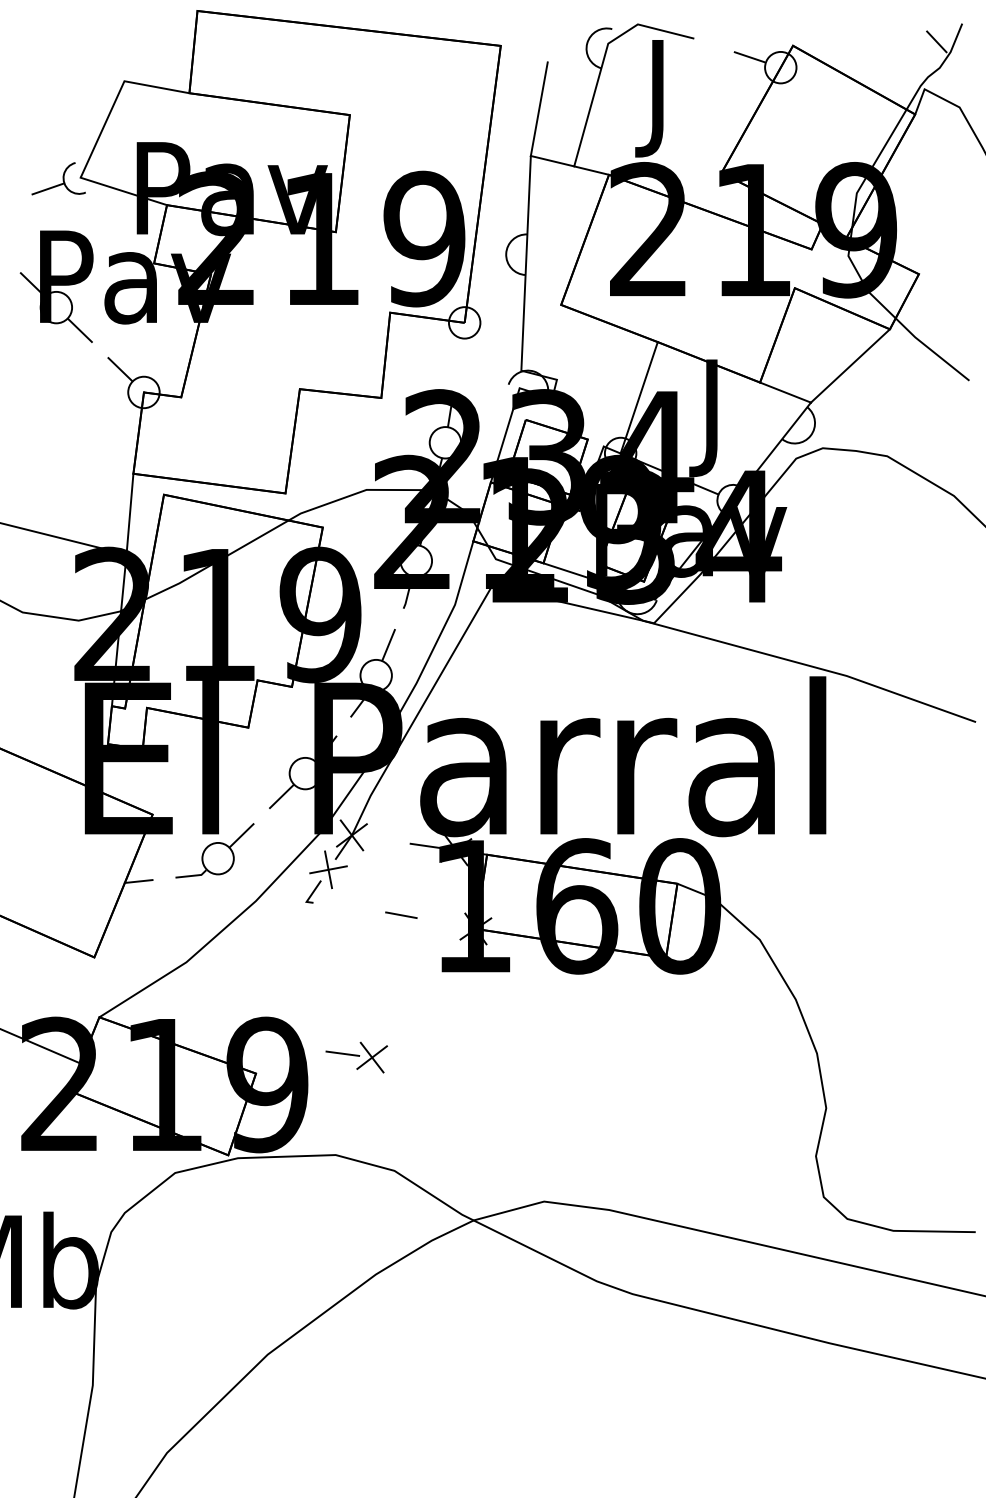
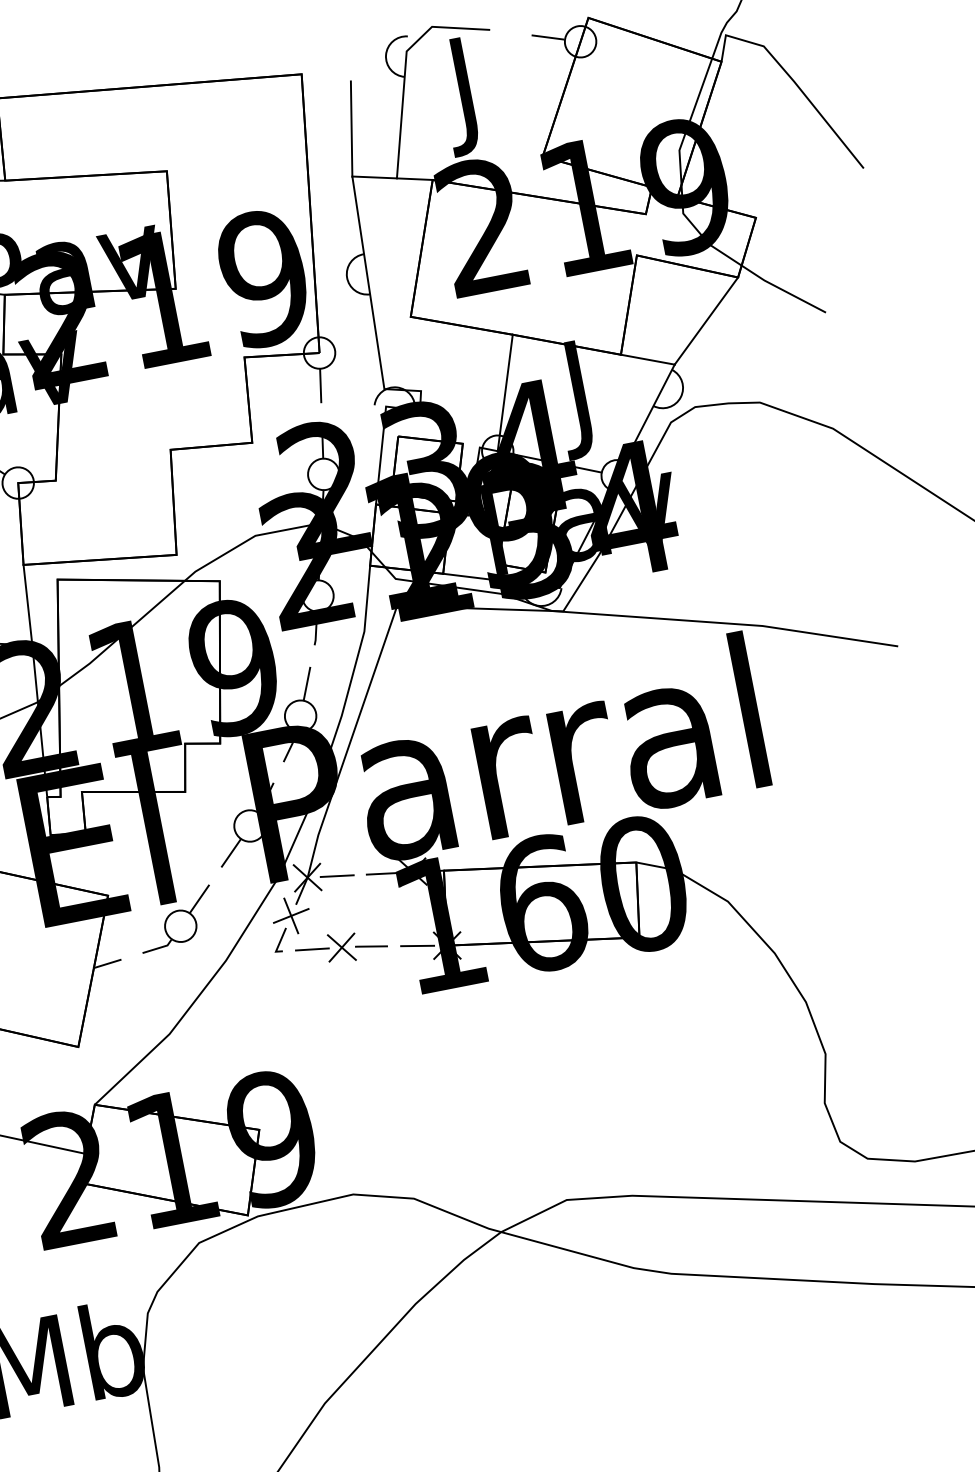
line: (459, 355) -> (320, 386), added
line: (381, 839) -> (337, 876), added
line: (446, 923) -> (417, 945), added
part: (356, 1057) -> (326, 950), moved

